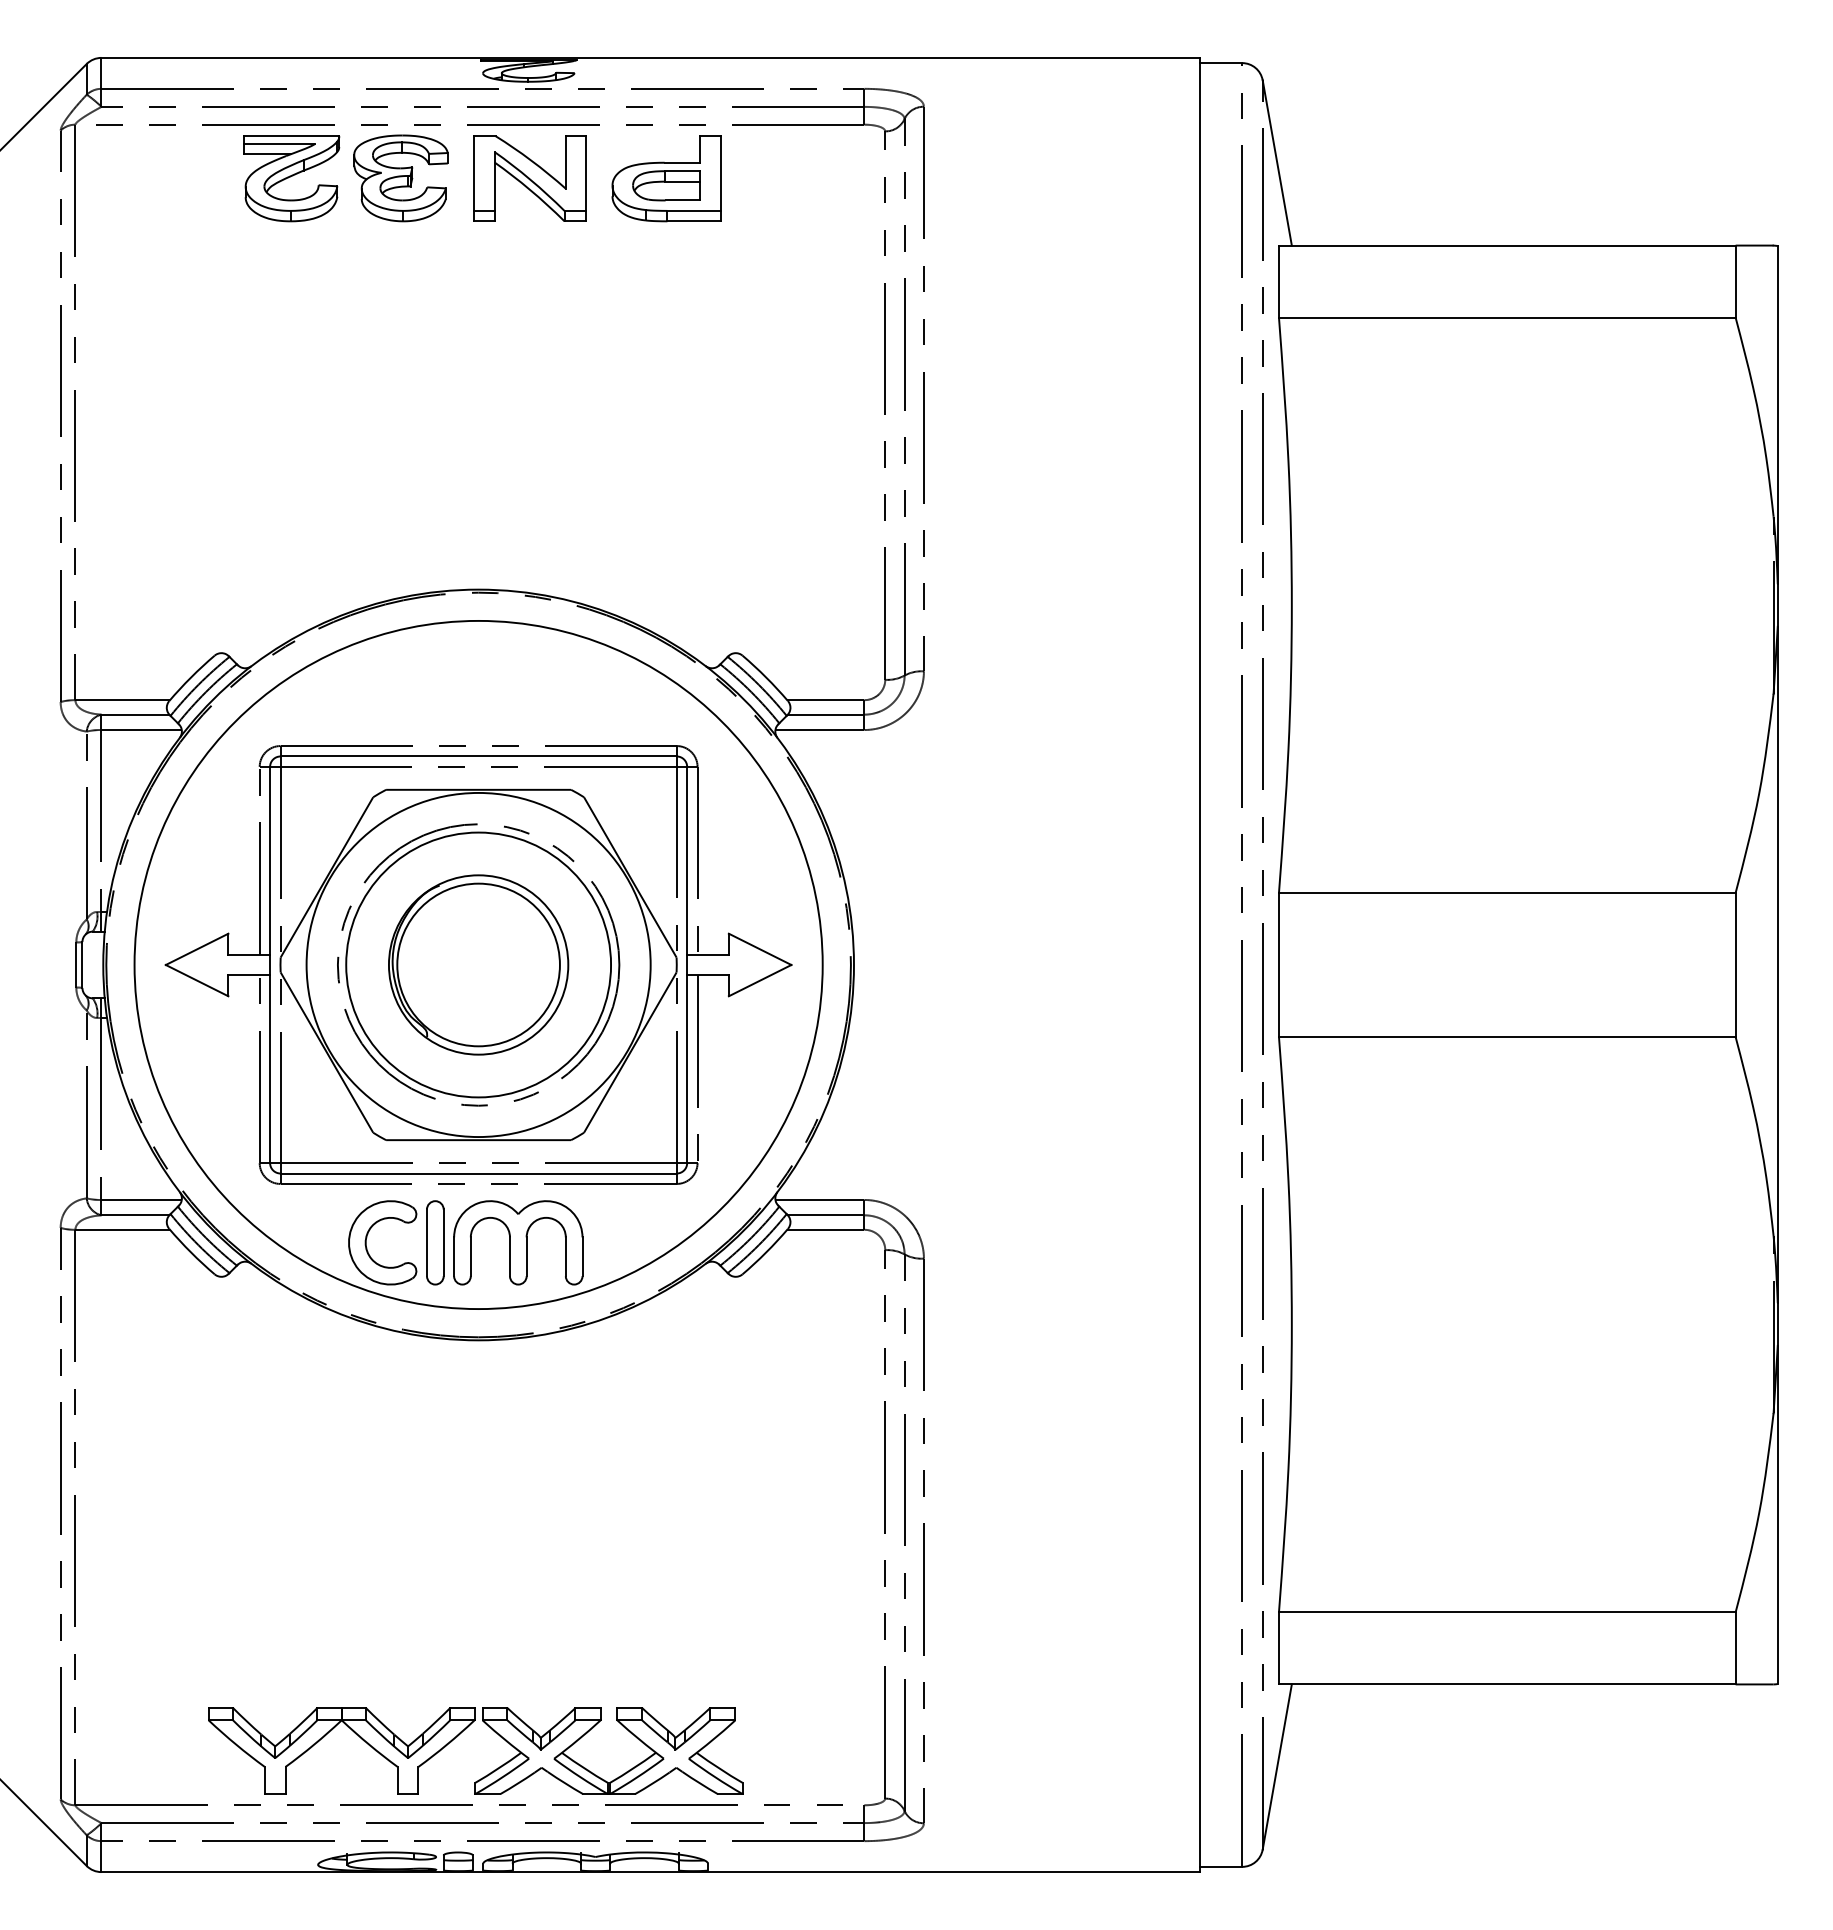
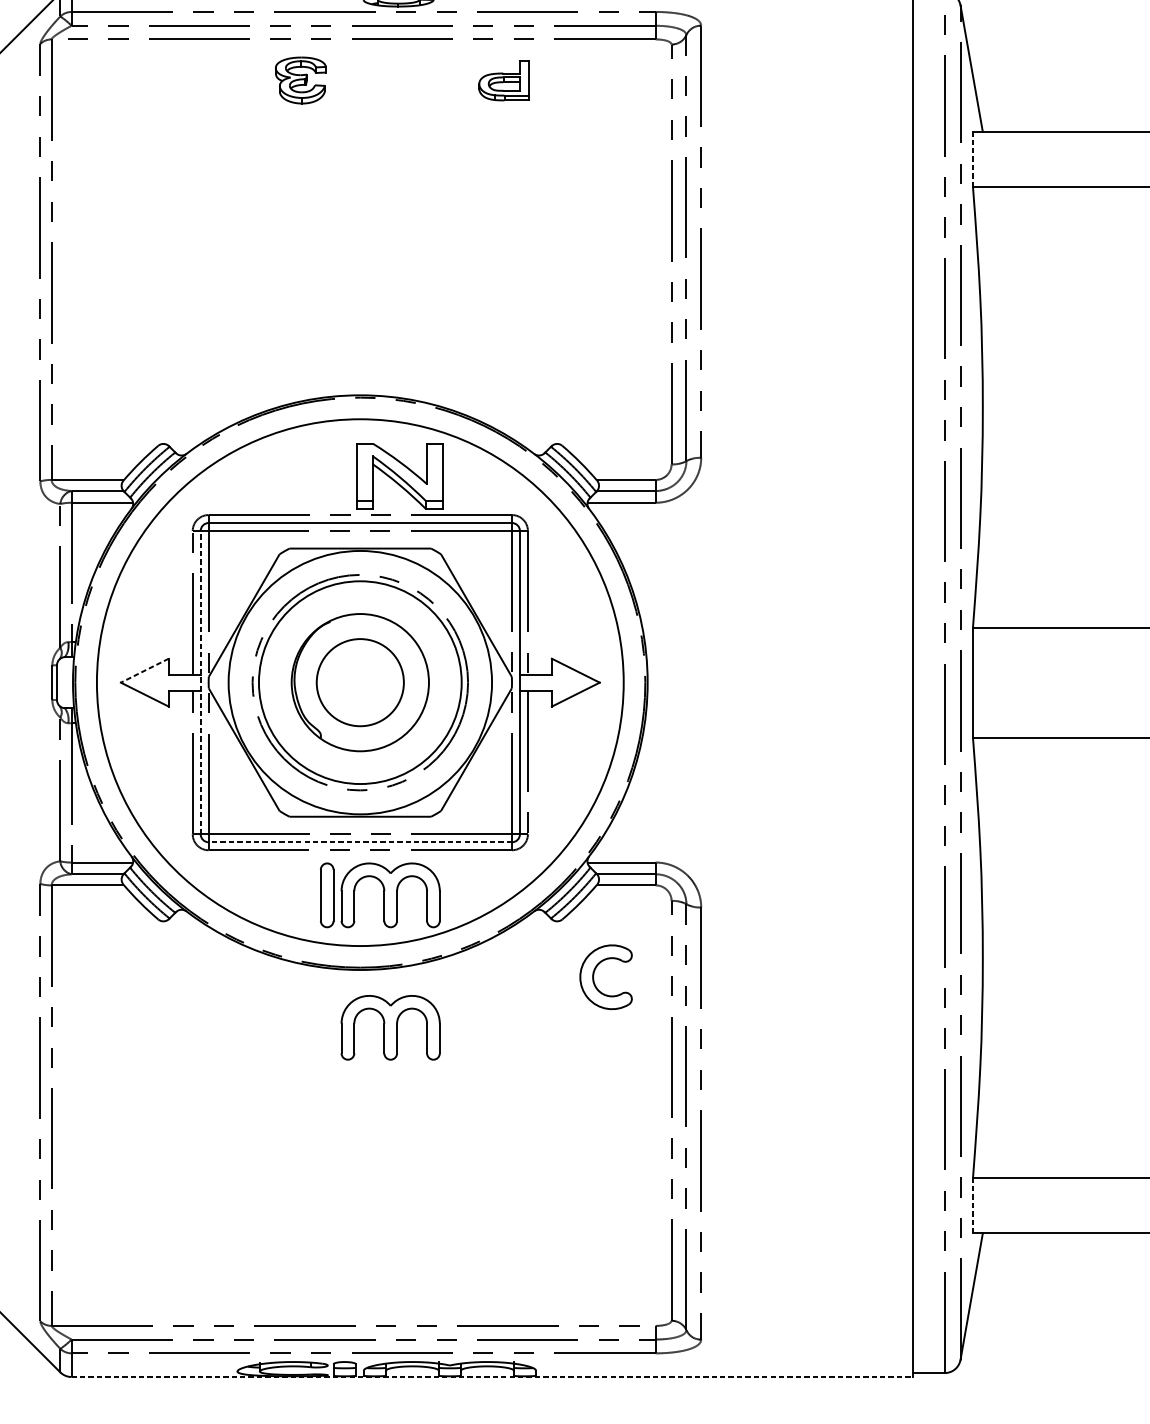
part: (291, 178) -> (217, 80), removed
part: (400, 178) -> (300, 80), size x0.7
part: (529, 178) -> (399, 476), moved
part: (666, 178) -> (504, 80), size x0.6
line: (1278, 281) -> (972, 159), solid -> dashed
line: (197, 949) -> (145, 670), solid -> dashed
line: (270, 964) -> (201, 682), solid -> dashed
circle: (478, 964) -> (360, 682), size x0.7
line: (478, 1173) -> (360, 842), solid -> dashed
part: (367, 1237) -> (594, 973), moved
part: (518, 1415) -> (390, 1027), added
line: (1278, 1647) -> (972, 1205), solid -> dashed
part: (460, 1734) -> (346, 1271), removed
line: (651, 1872) -> (492, 1377), solid -> dashed

